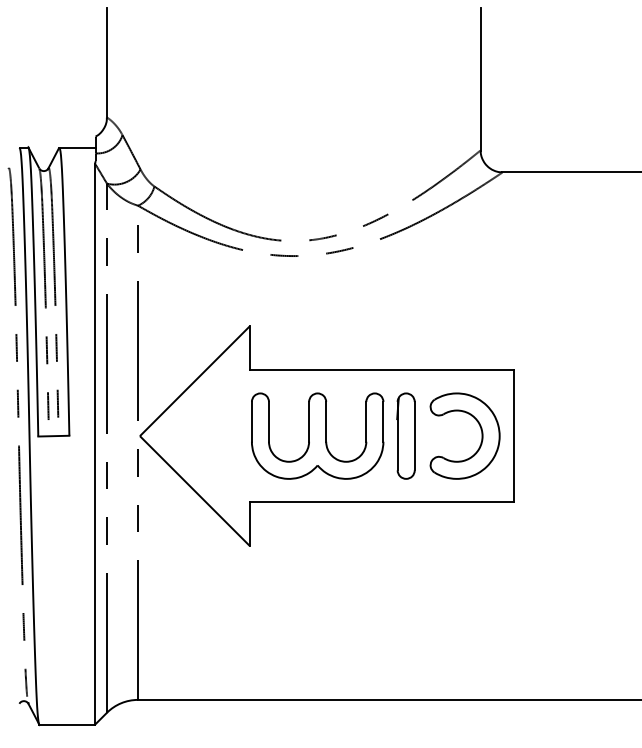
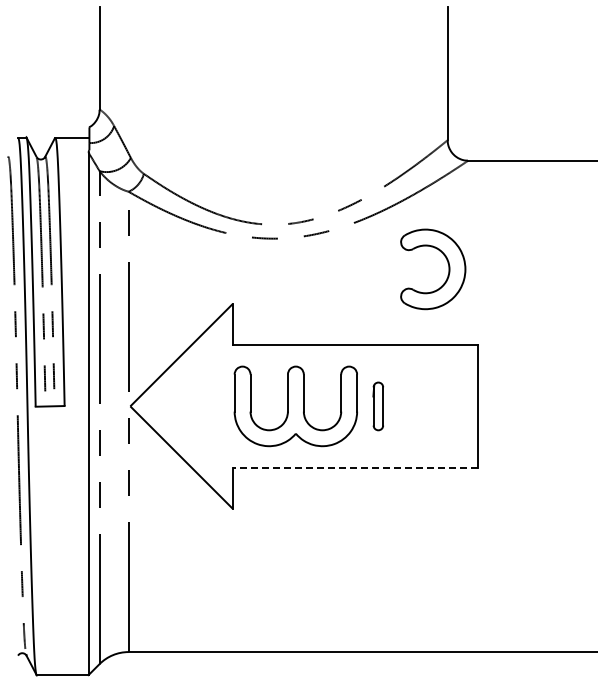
part: (406, 436) -> (378, 406), size x0.6
part: (481, 436) -> (448, 269), moved
line: (381, 501) -> (355, 467), solid -> dashed

